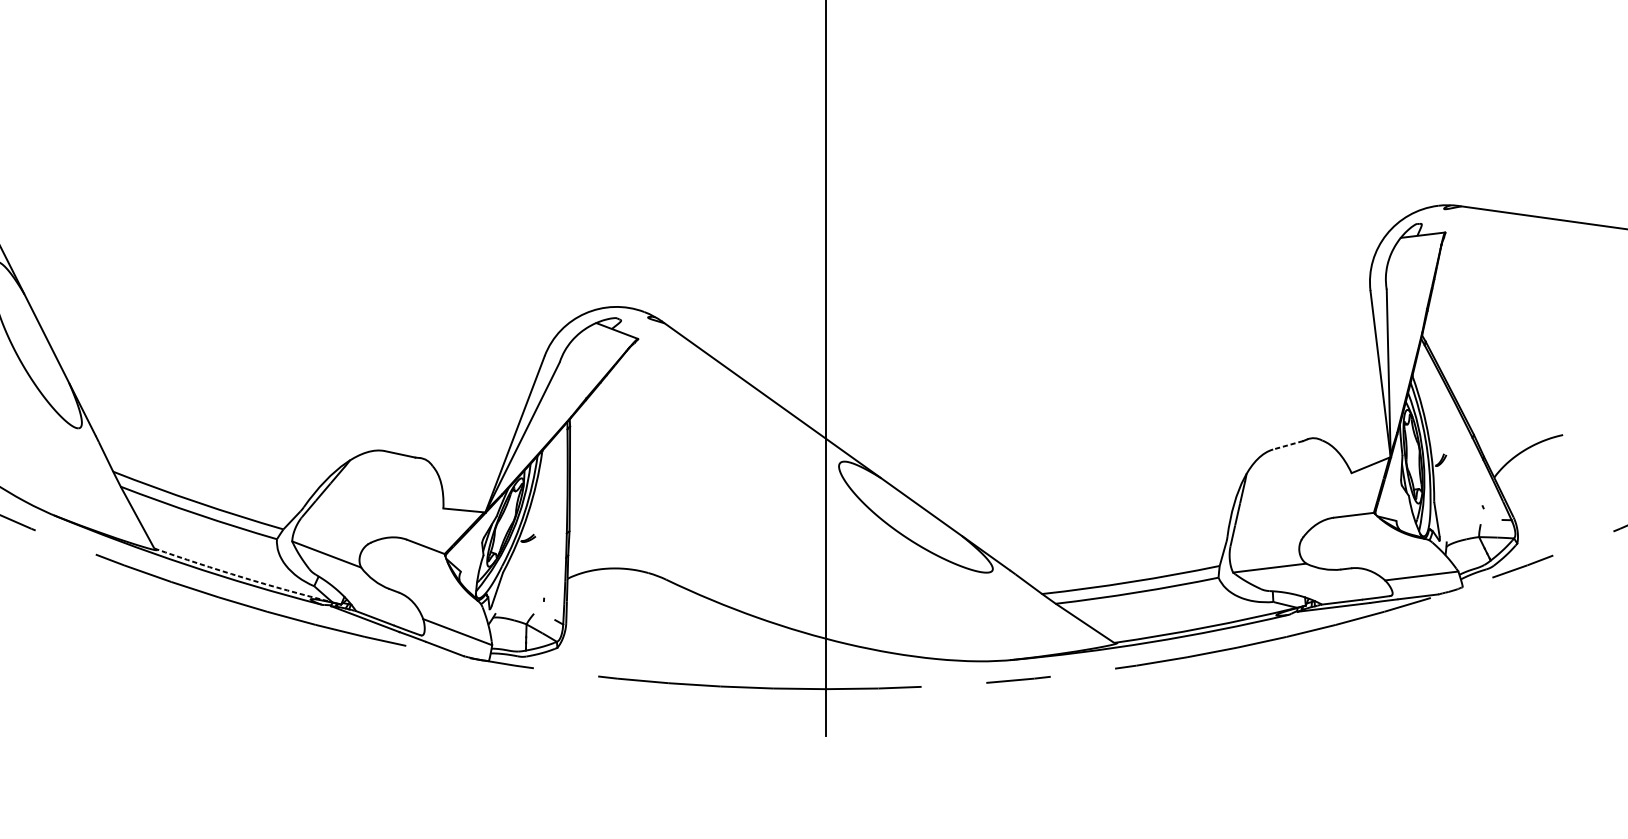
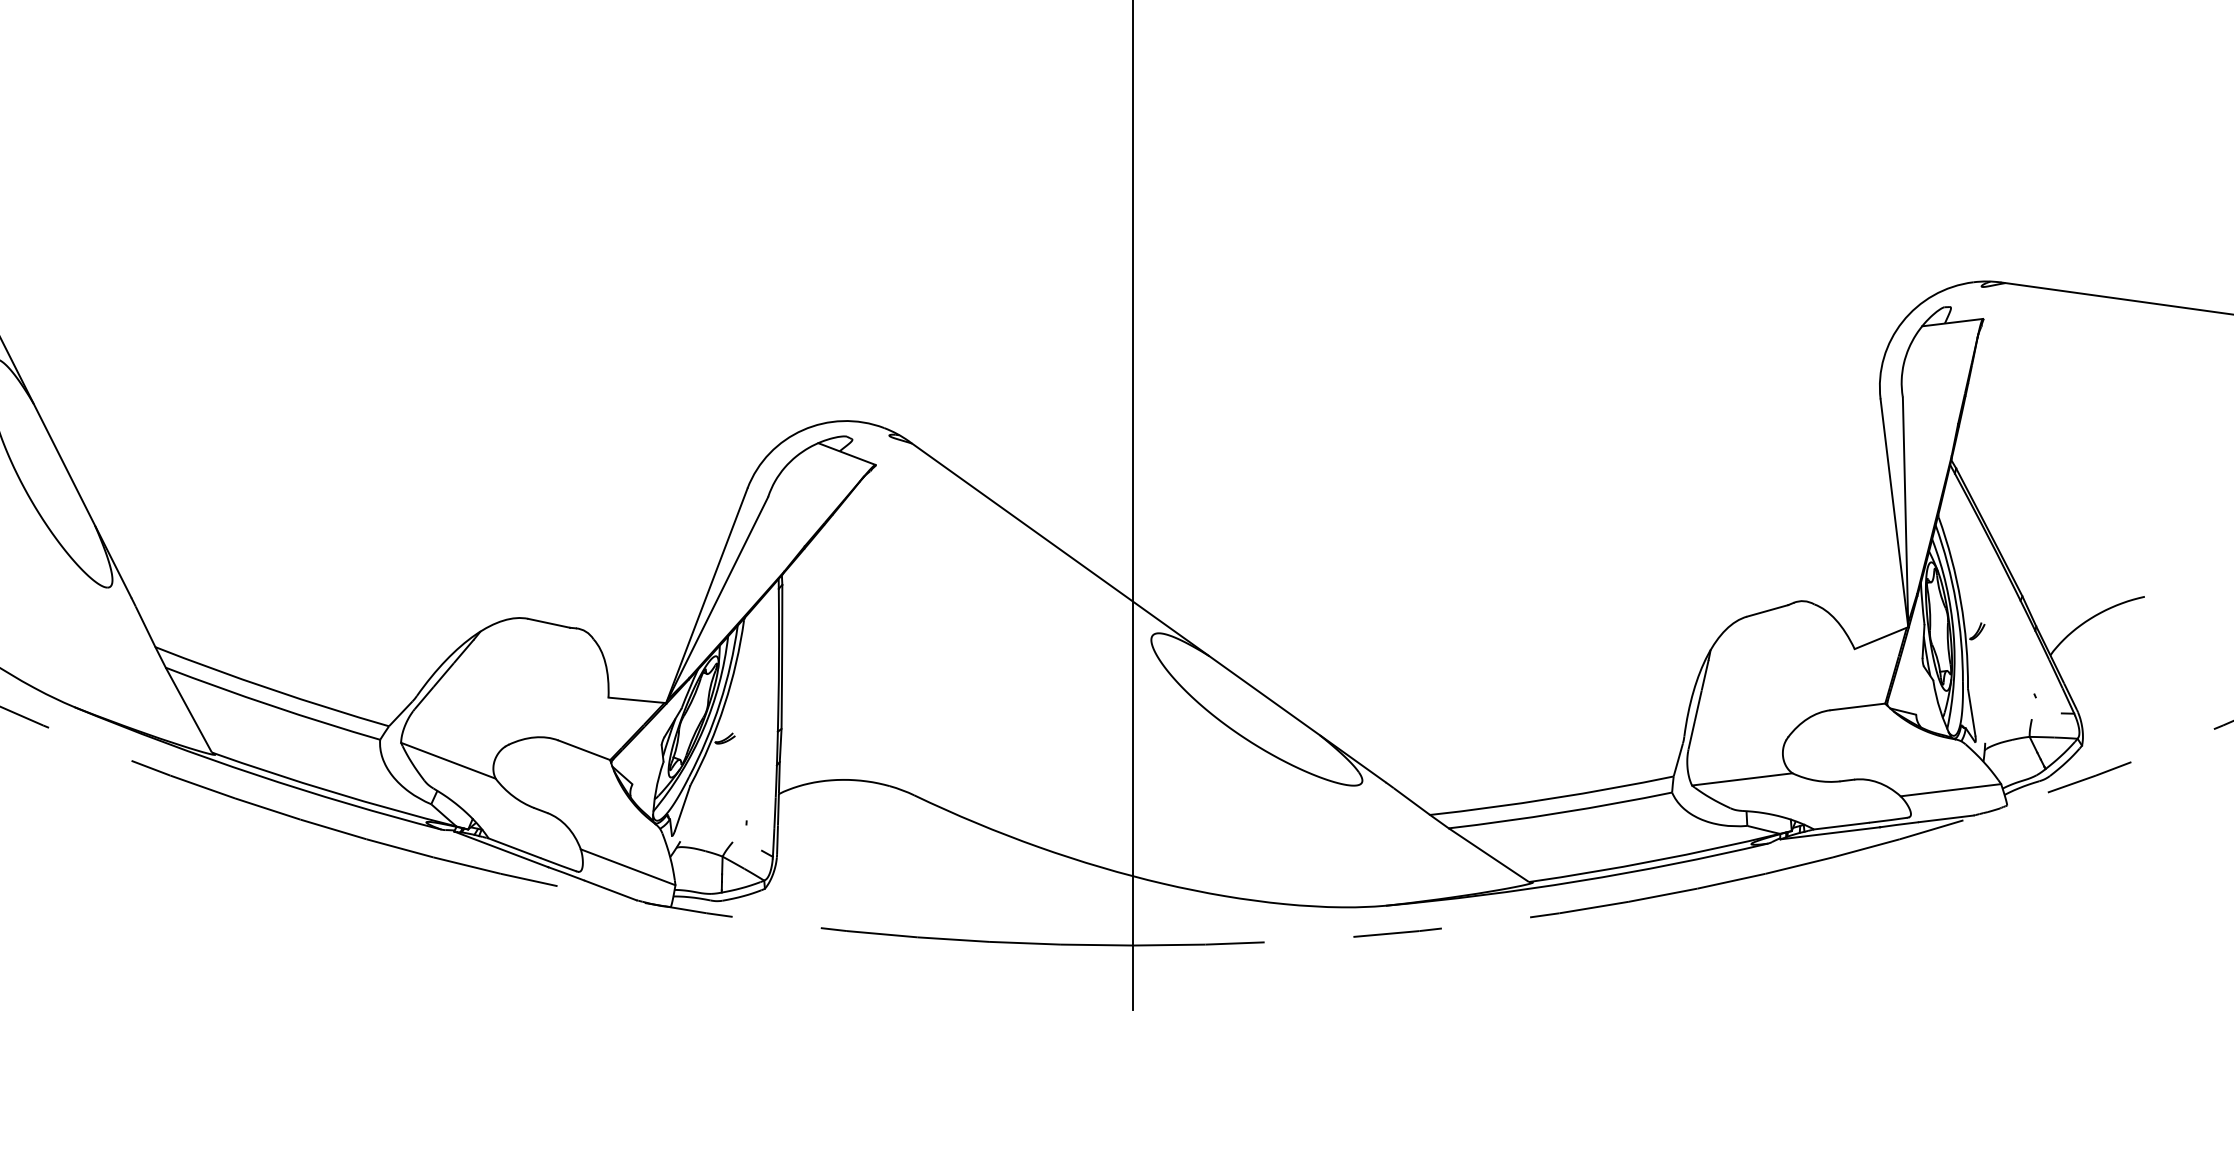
line: (1288, 445) -> (1767, 611), dashed -> solid
arc: (242, 577) -> (333, 792), dashed -> solid

